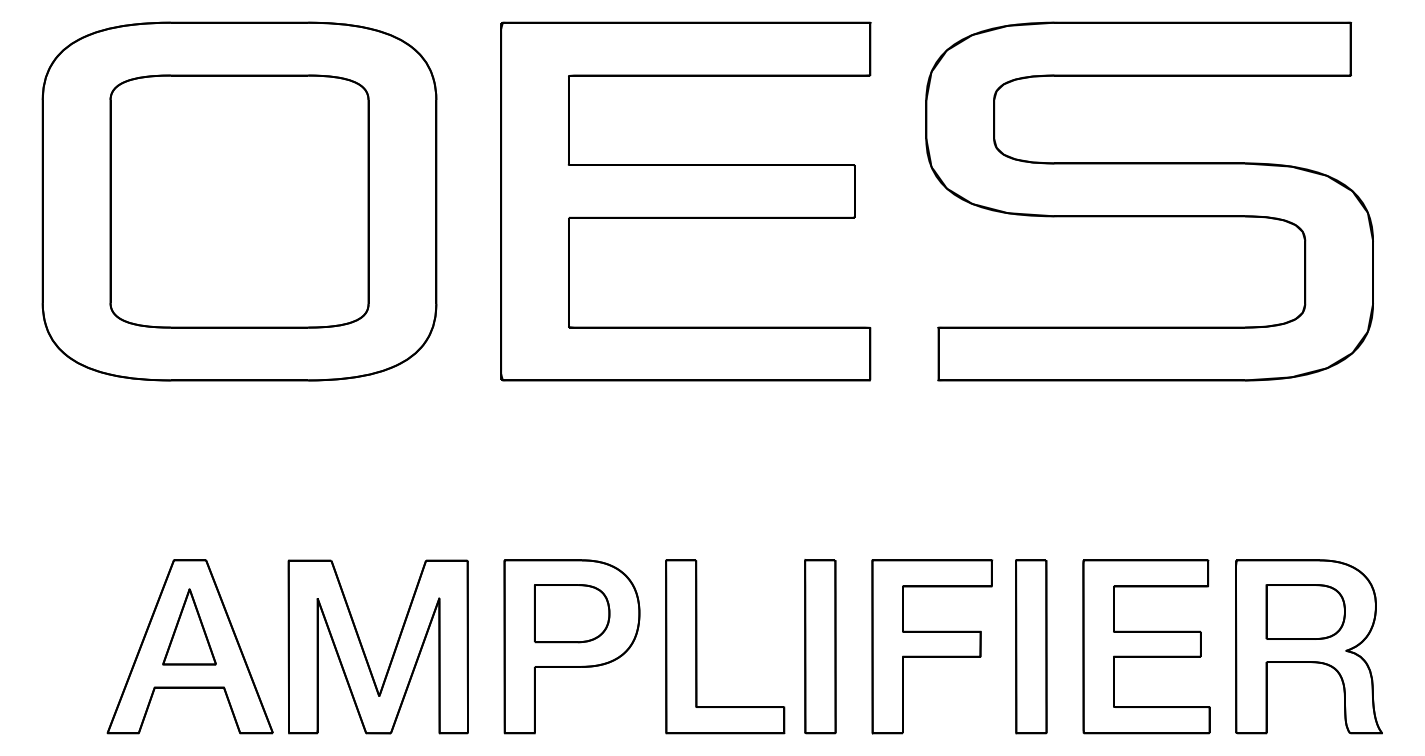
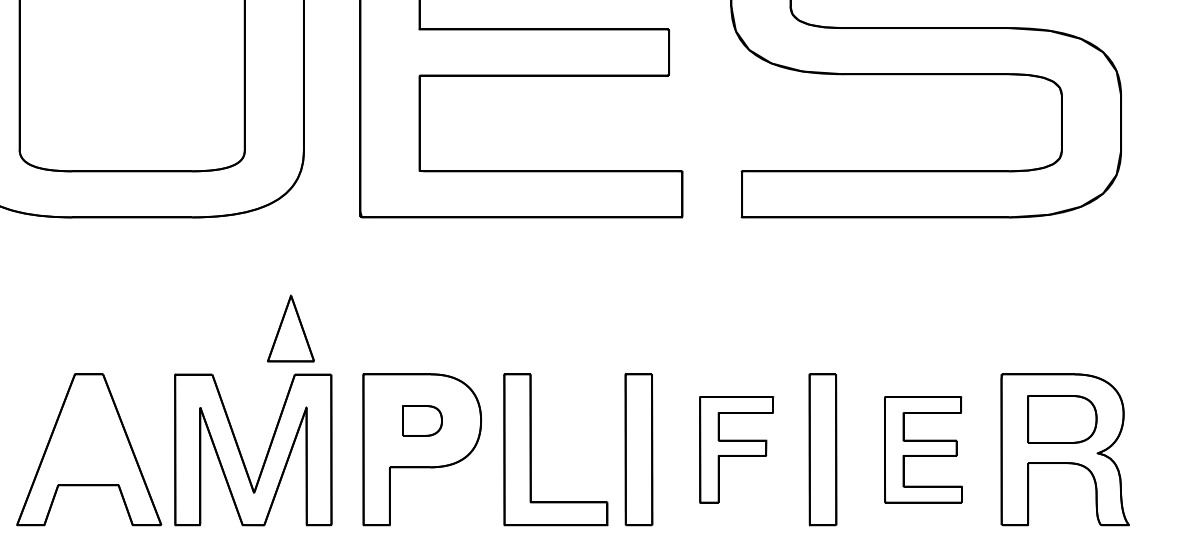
part: (572, 613) -> (422, 420), size x0.6
part: (189, 626) -> (290, 328), moved
part: (932, 646) -> (736, 449), size x0.7
part: (1146, 646) -> (923, 449), size x0.7

